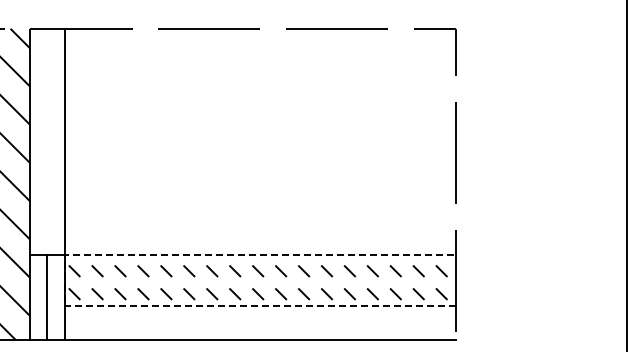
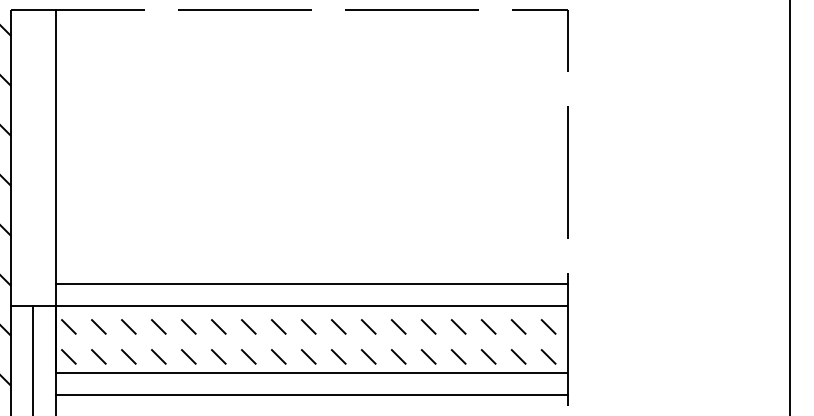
line: (260, 238) -> (311, 284), added
line: (64, 280) -> (55, 339), dashed -> solid
line: (260, 323) -> (311, 395), added

